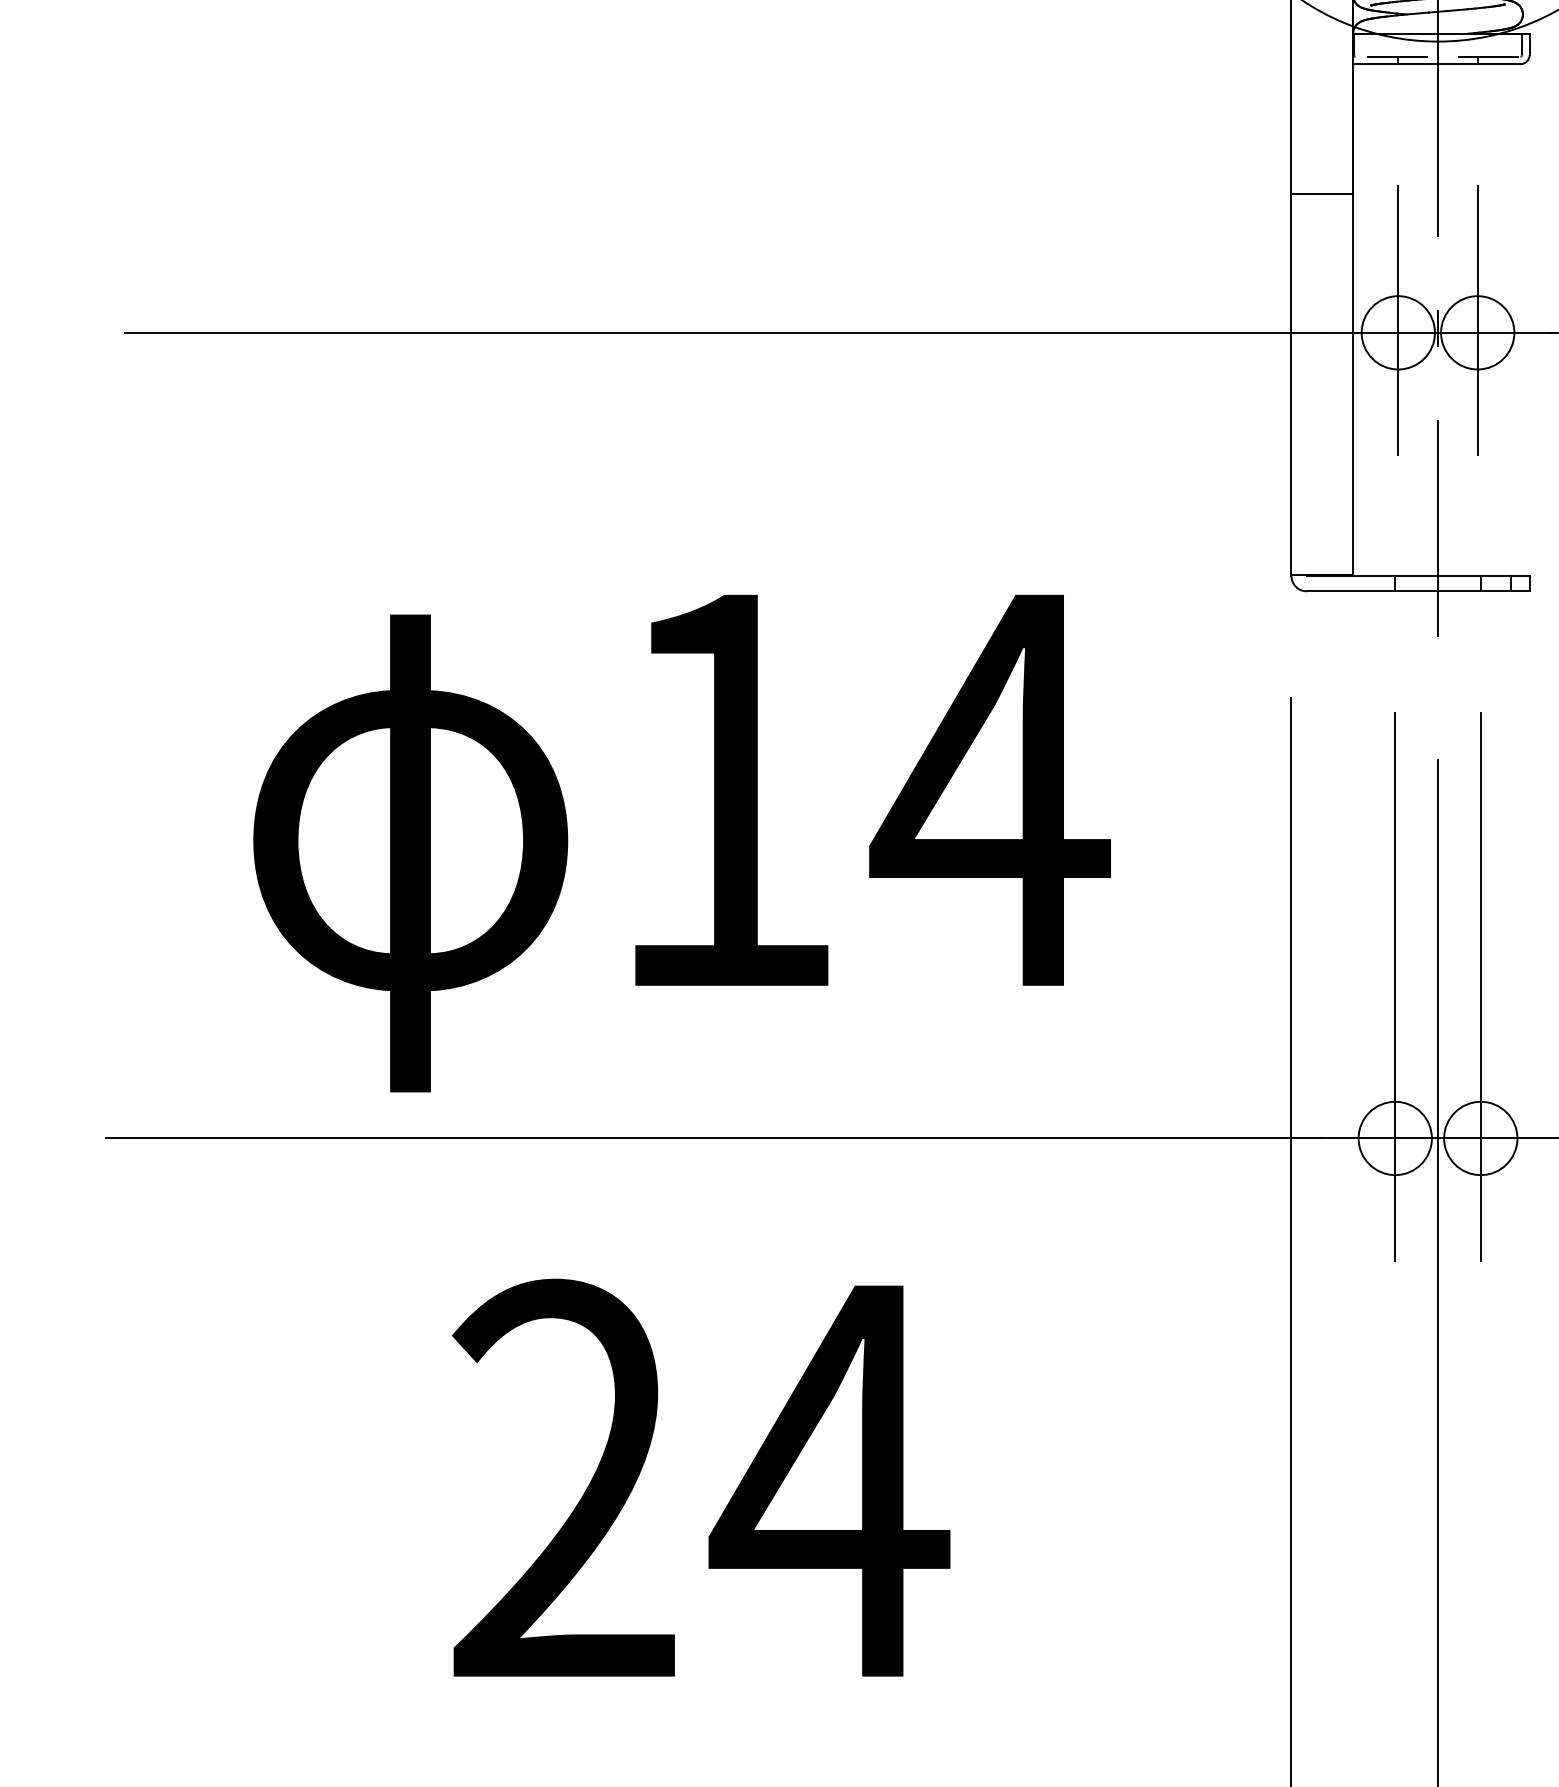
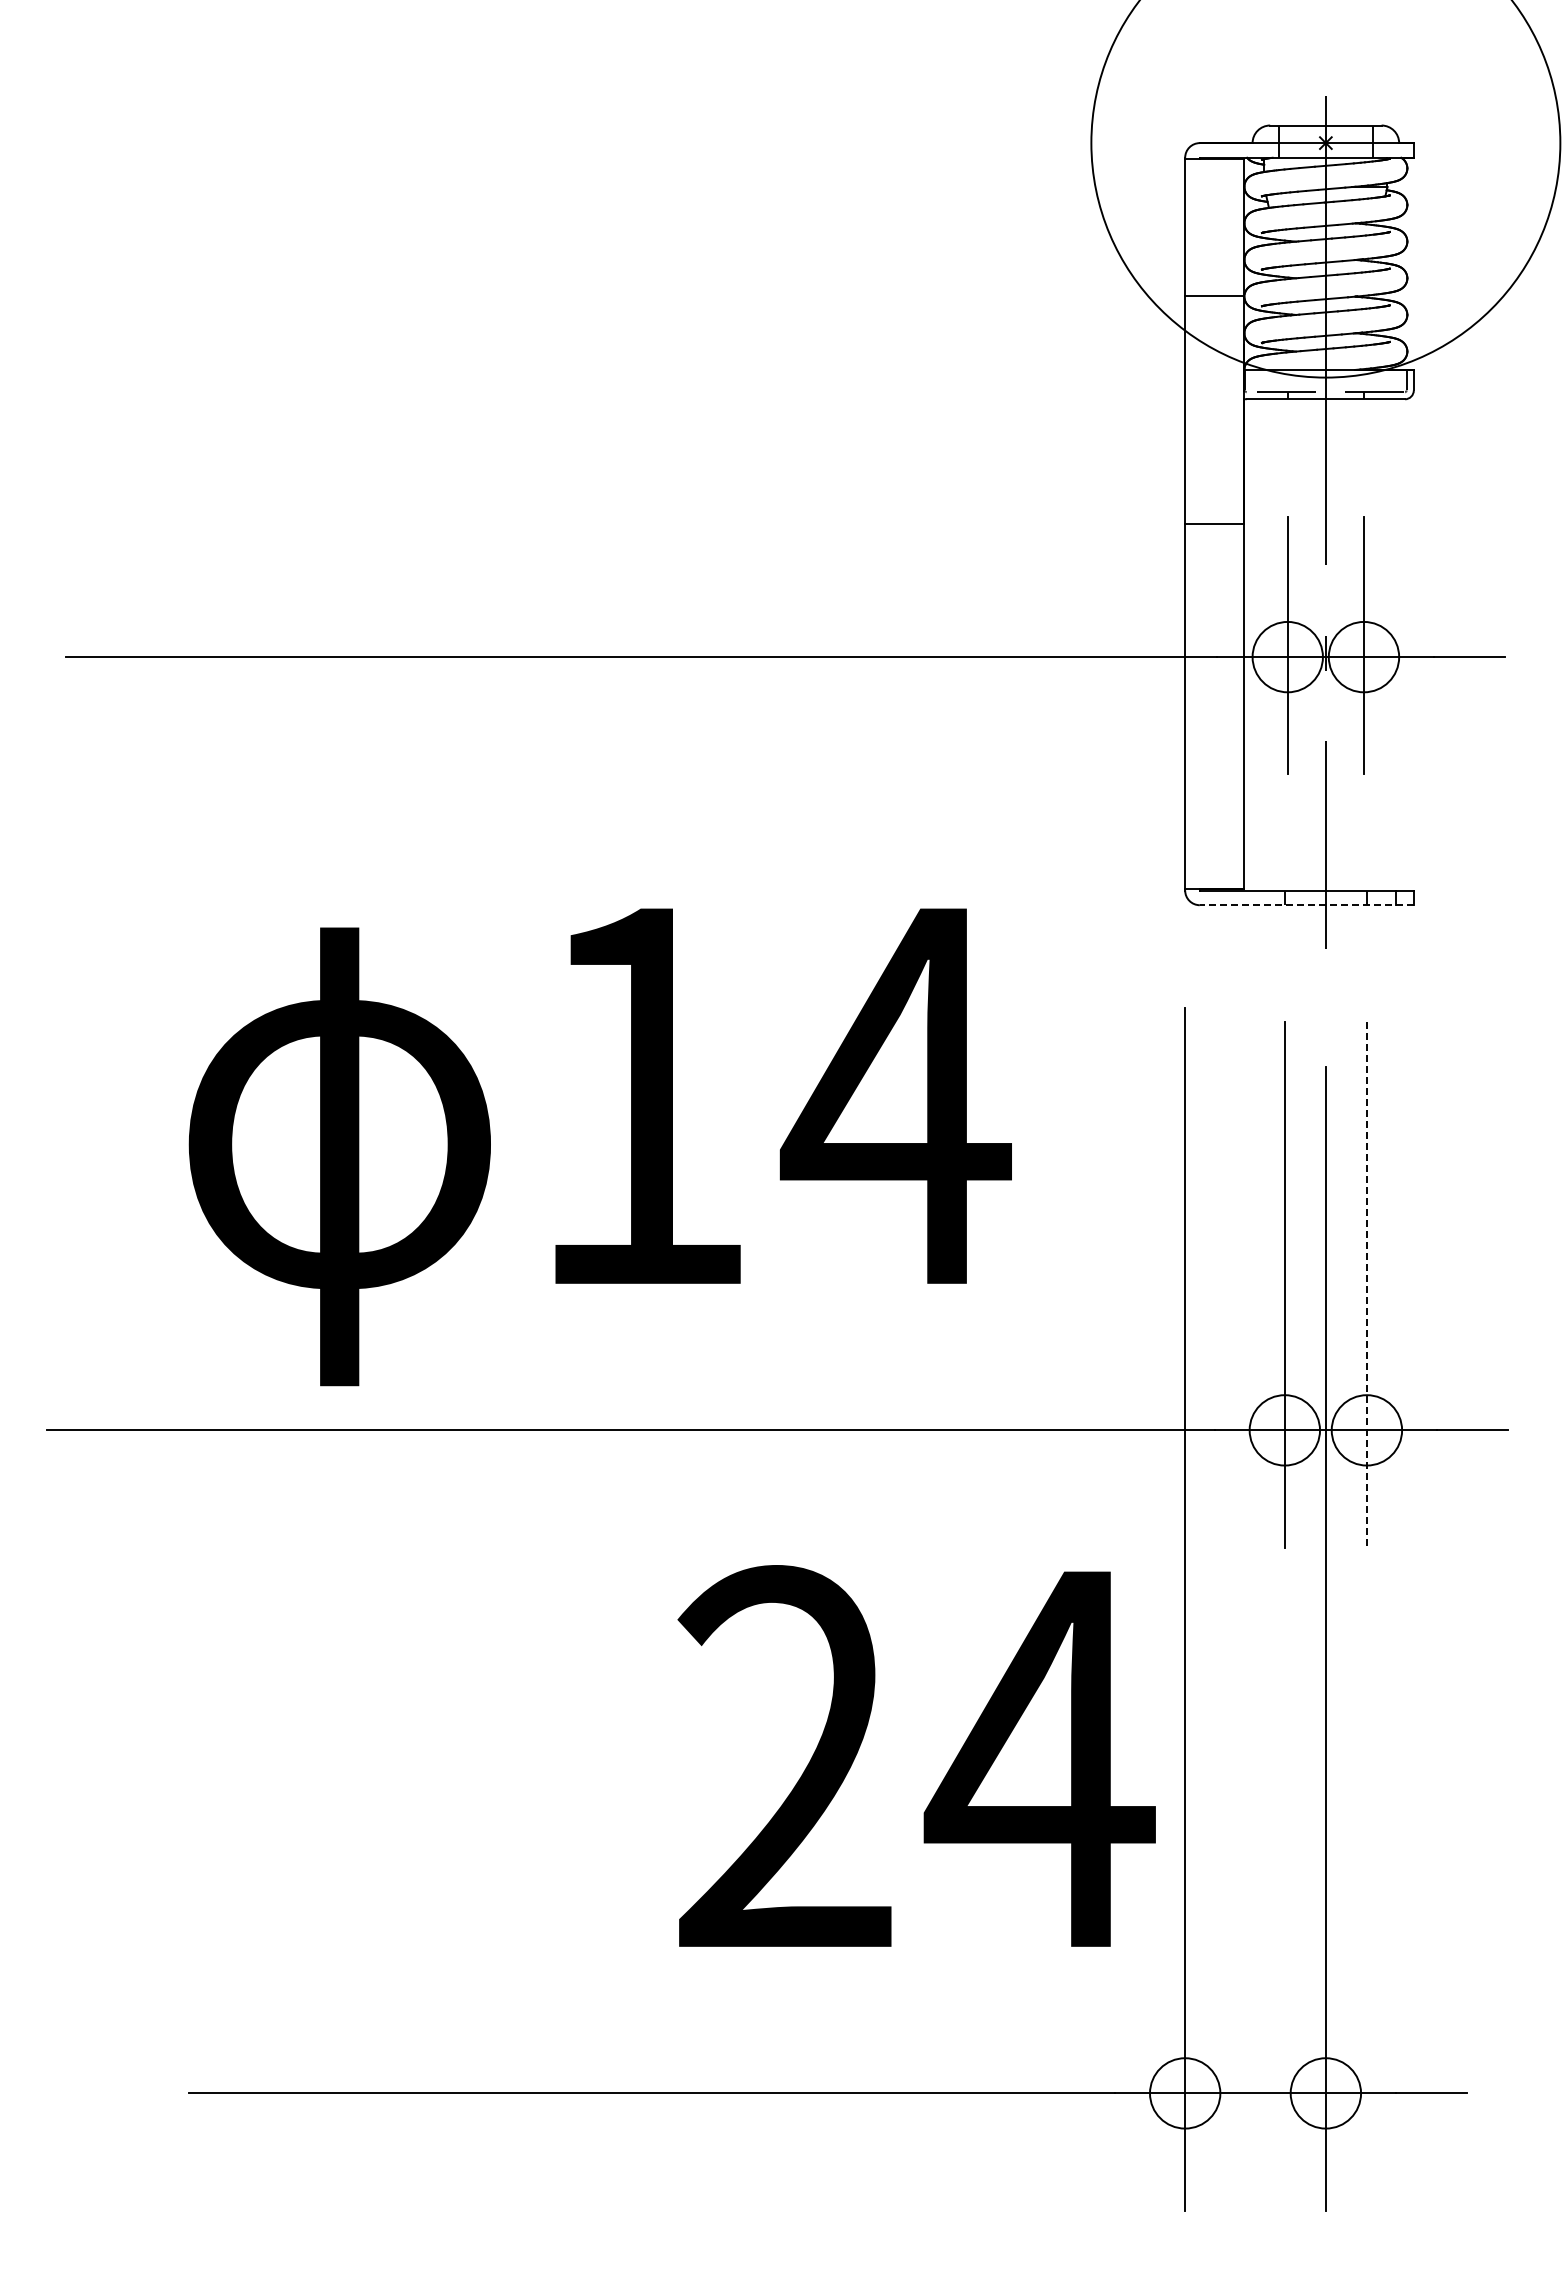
line: (1417, 591) -> (1306, 905), solid -> dashed
line: (1480, 987) -> (1366, 1285), solid -> dashed
text: (701, 1477) -> (916, 1755), moved

